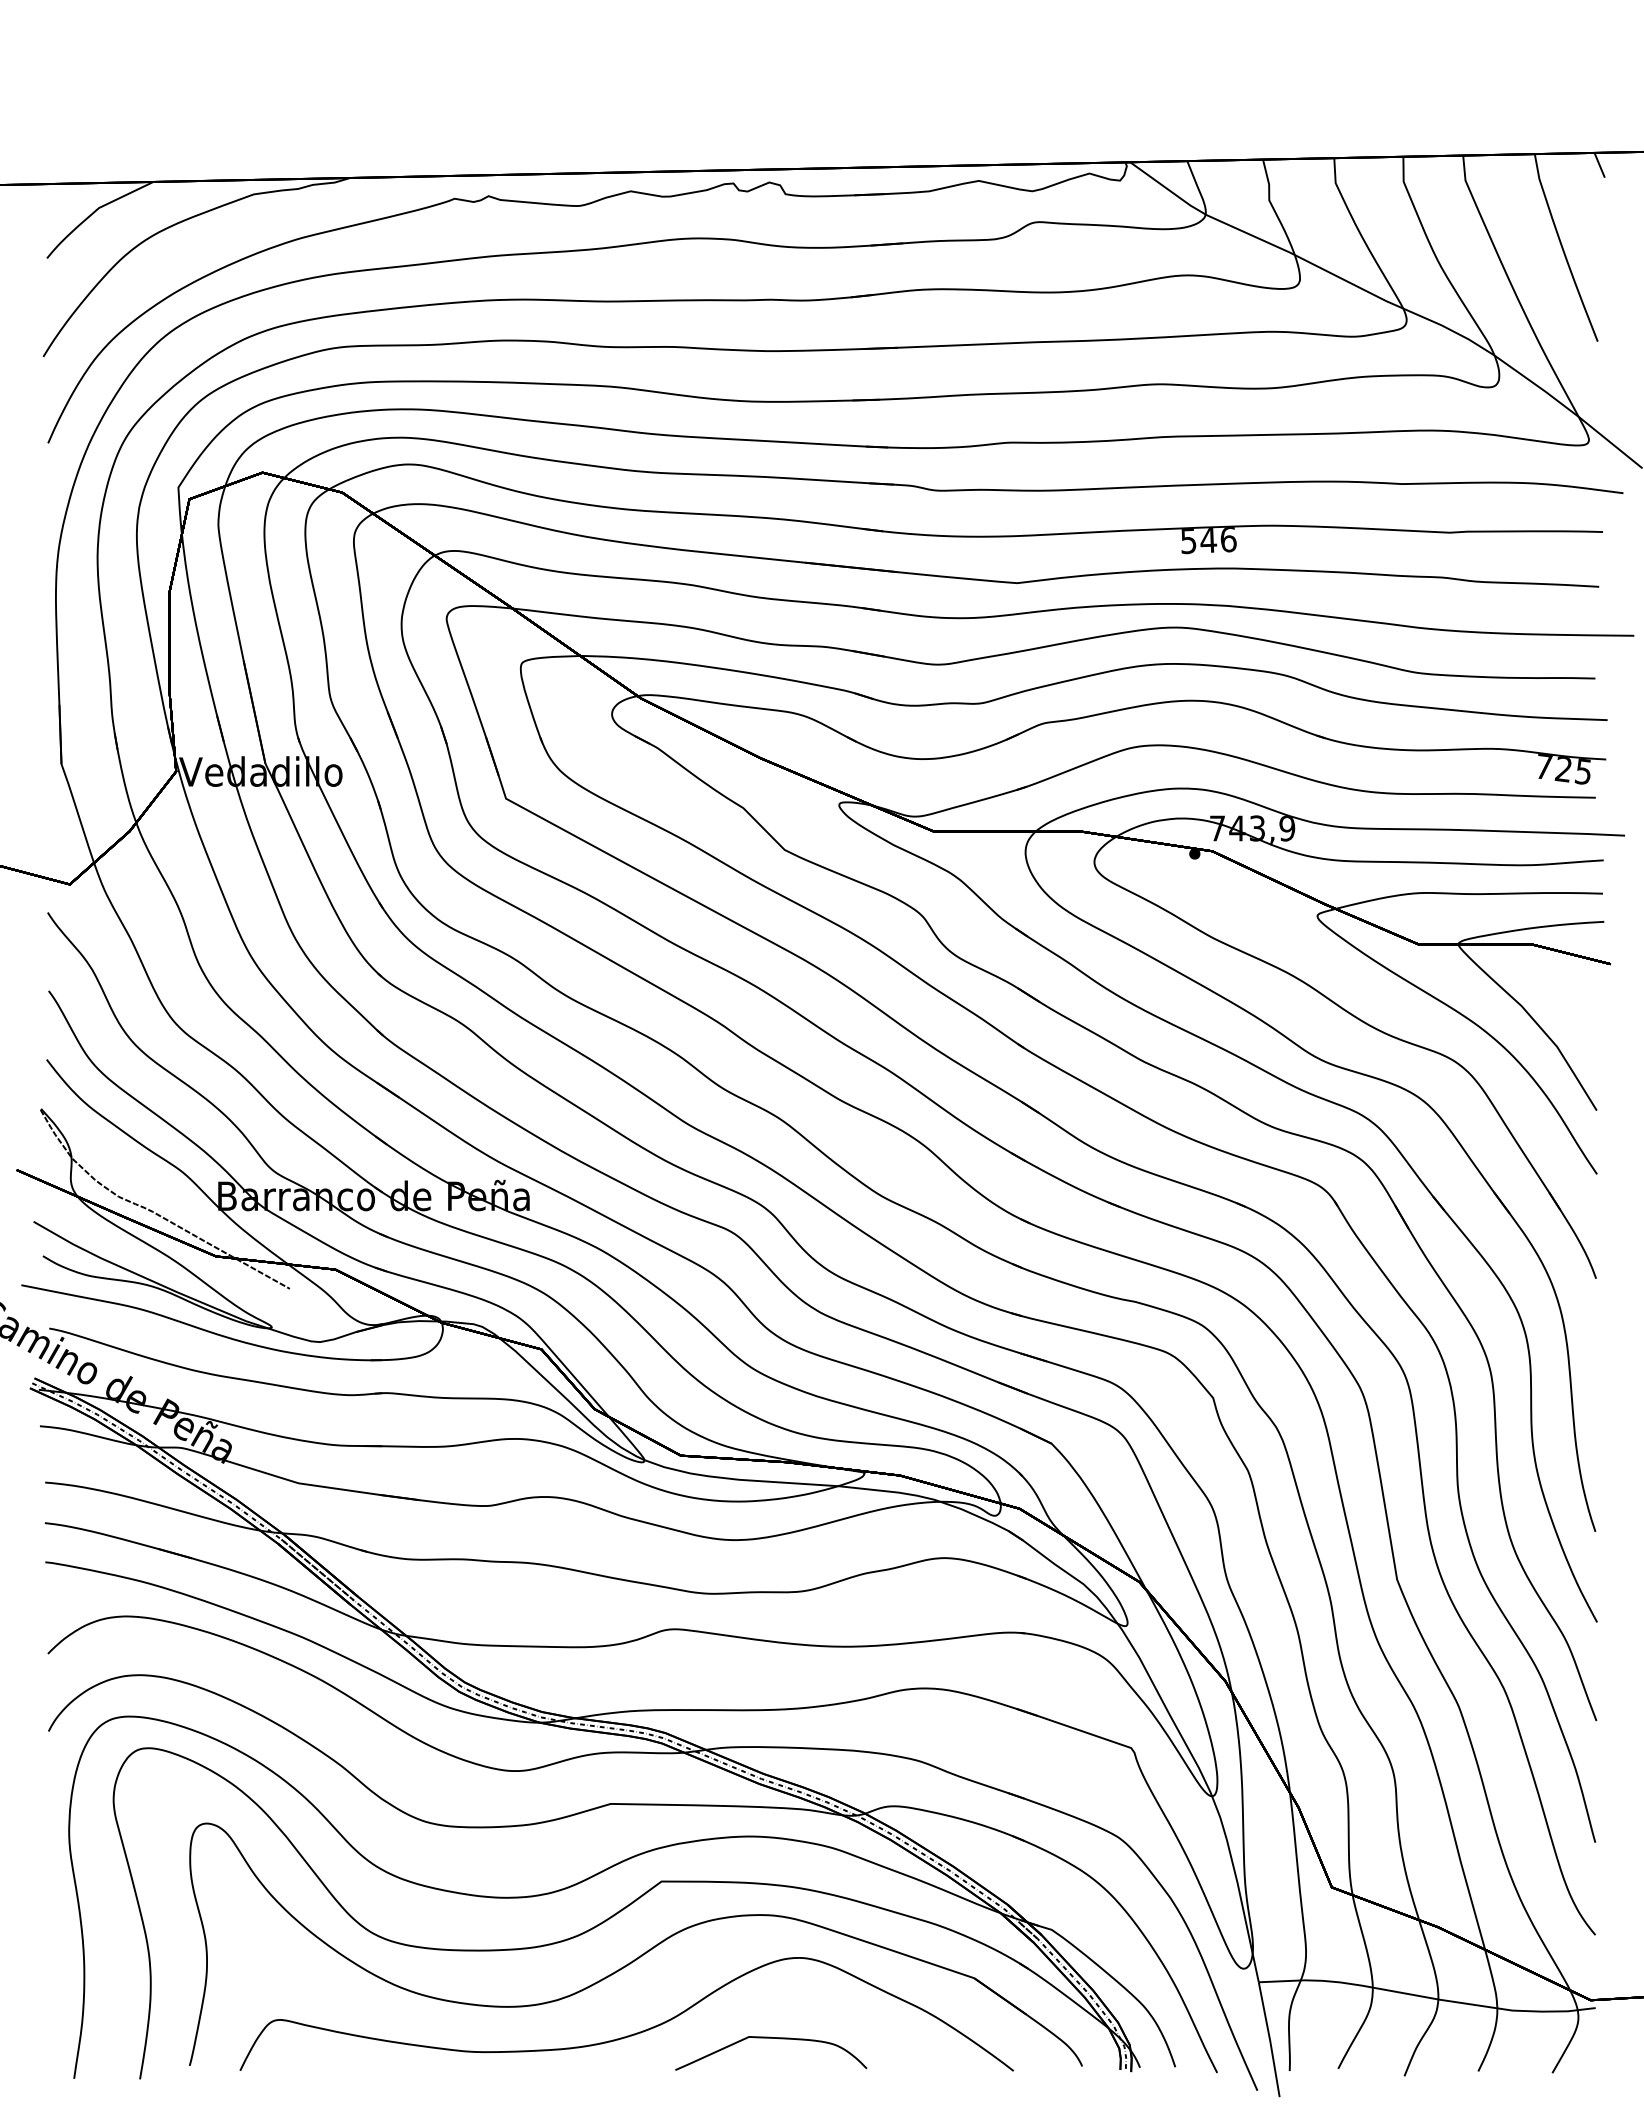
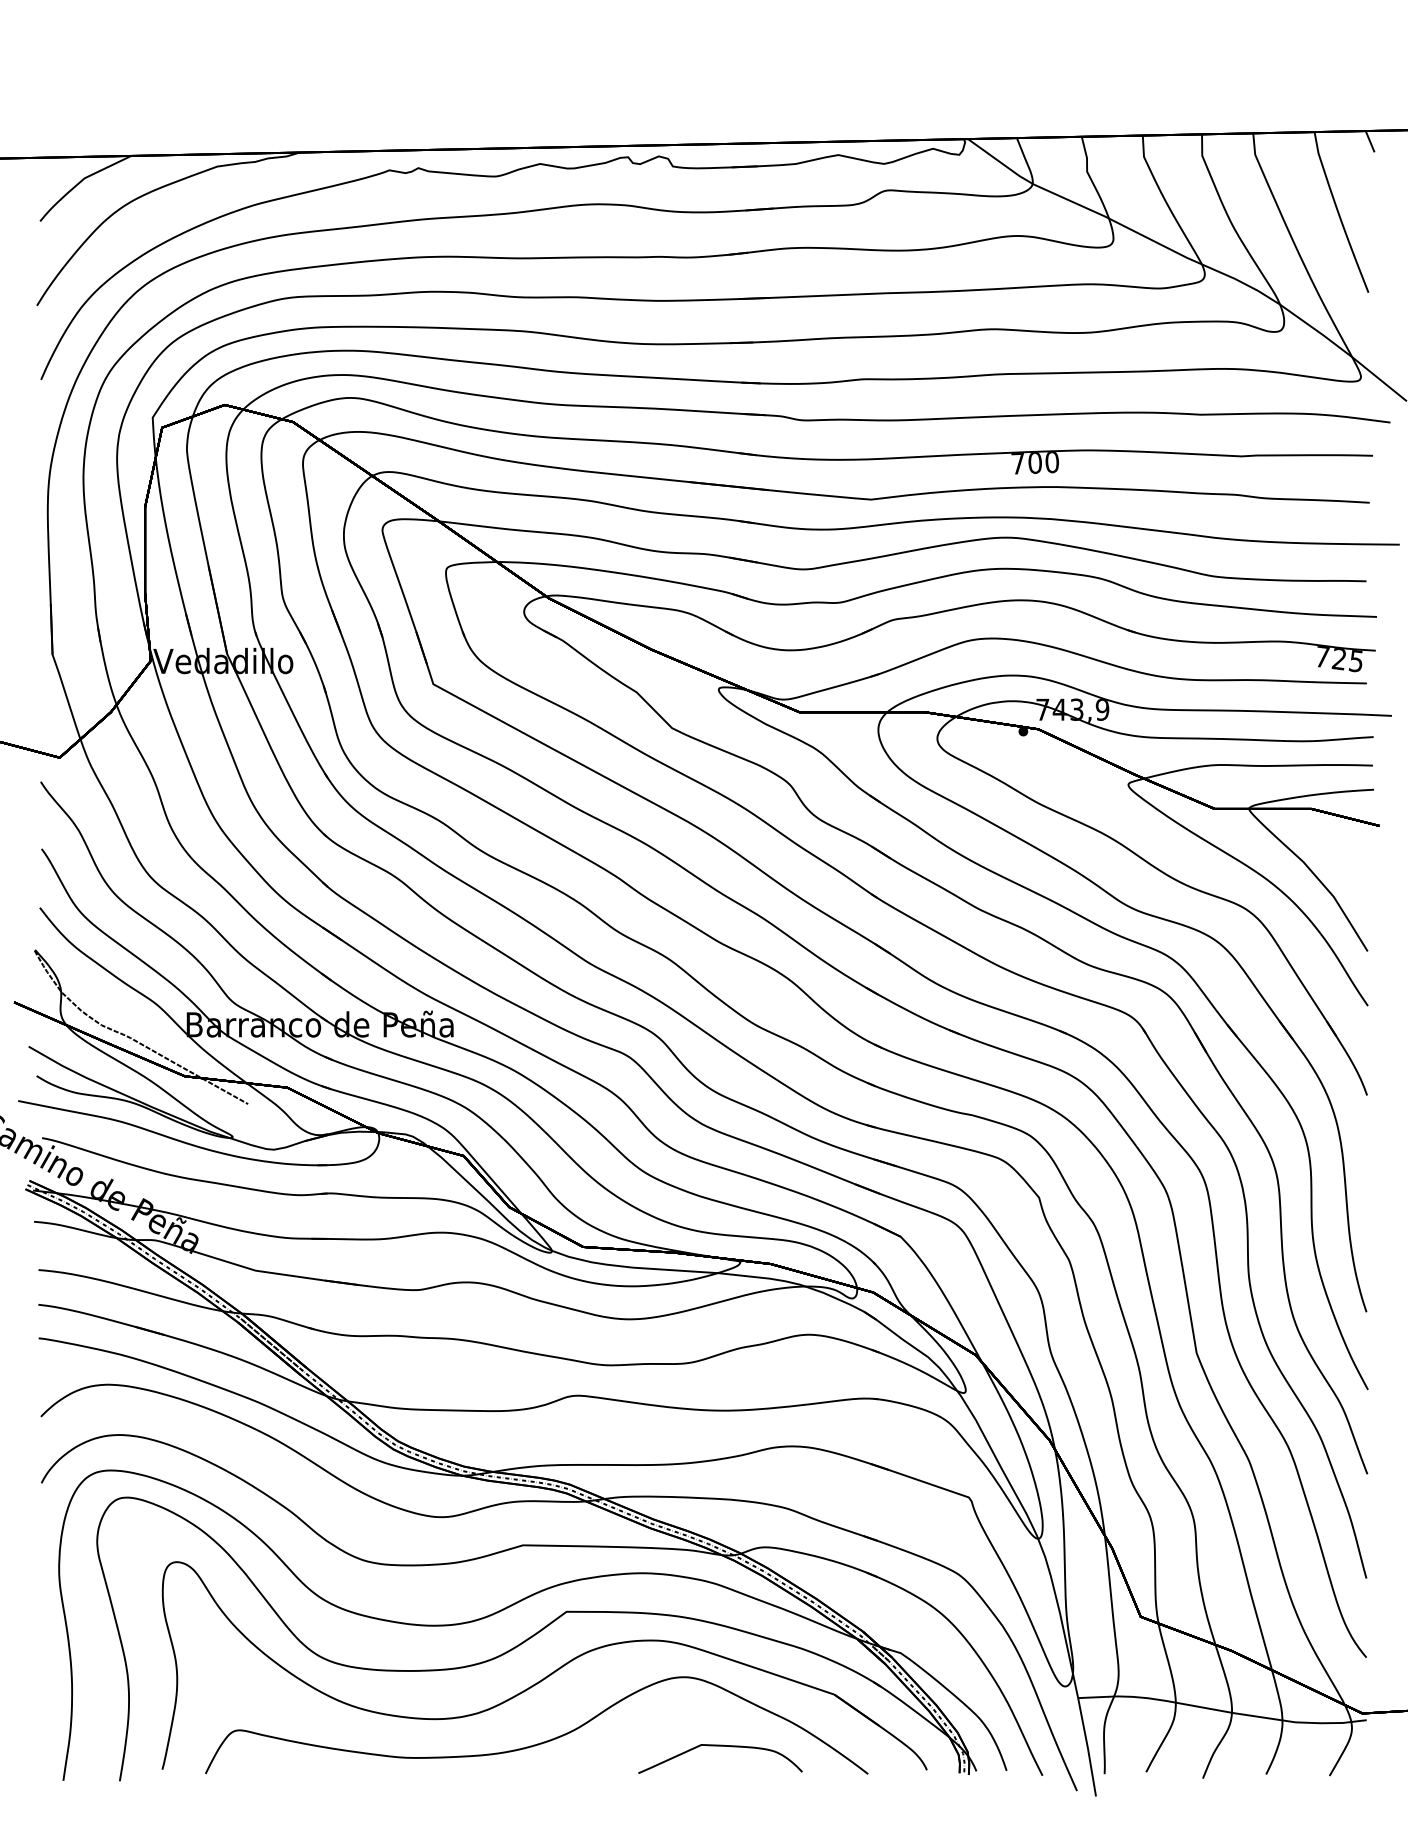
text: (1208, 540) -> (1035, 463), 546 -> 700
curve: (771, 2038) -> (720, 1746), moved

